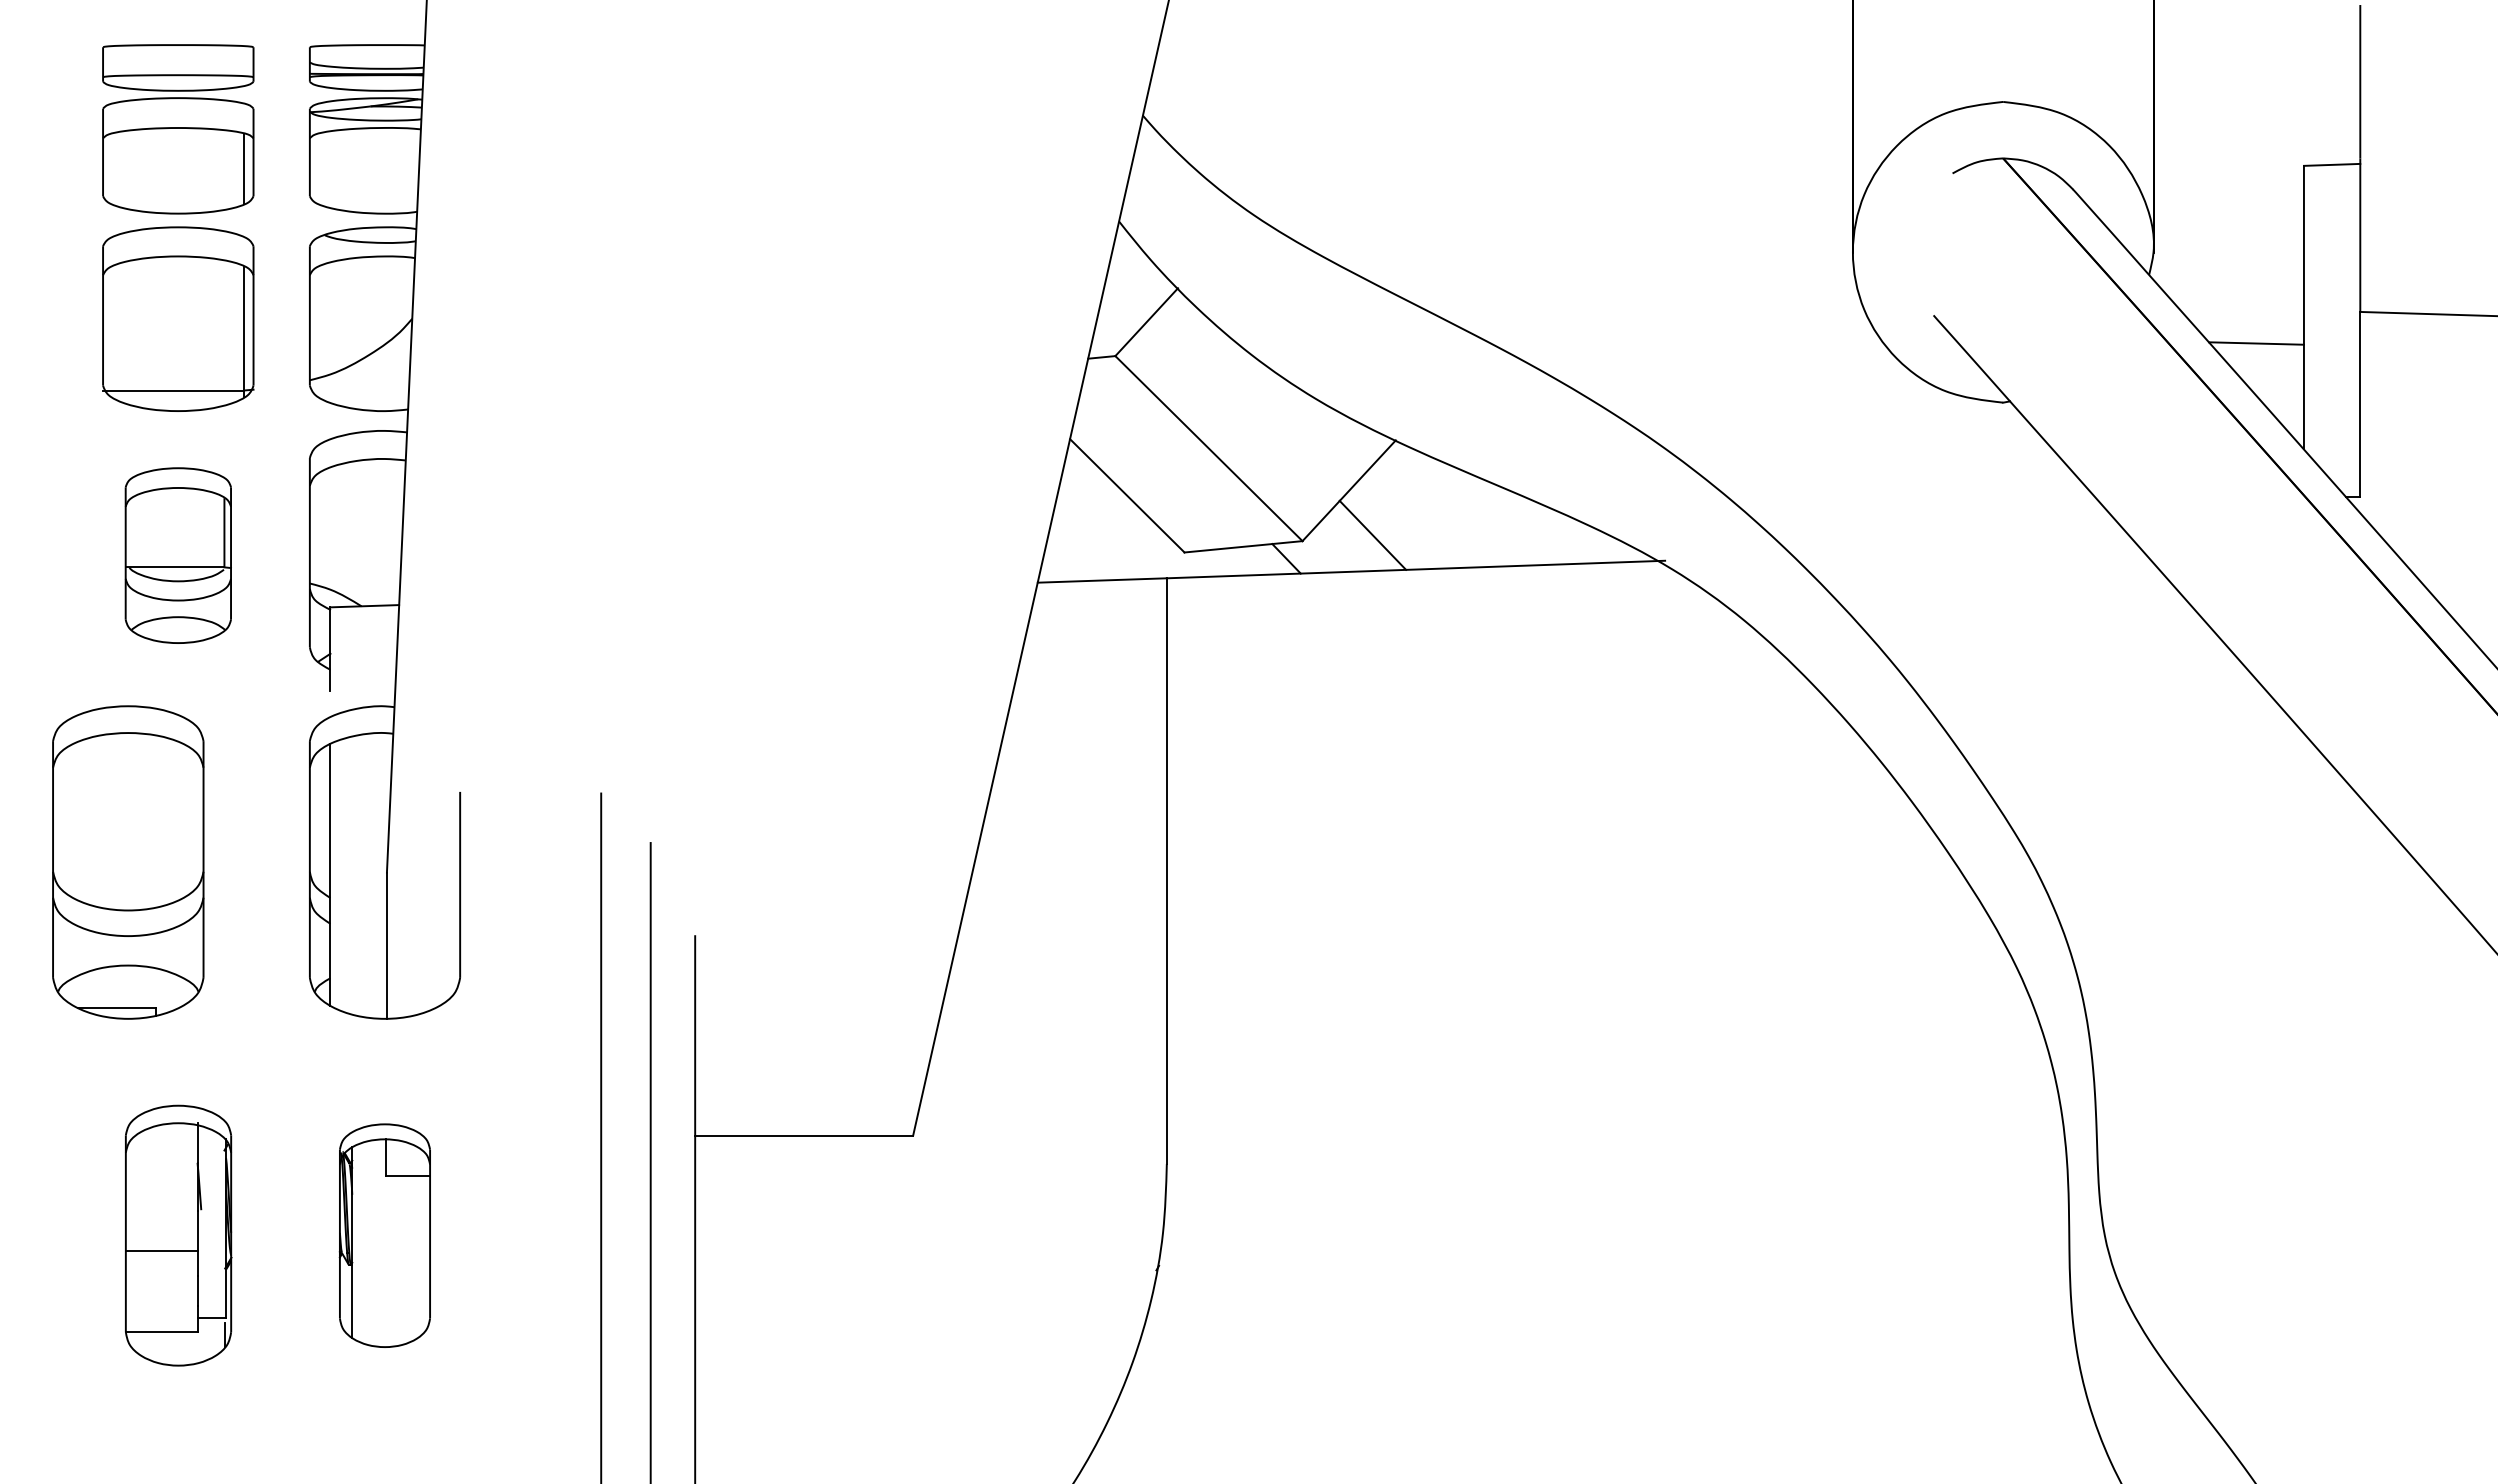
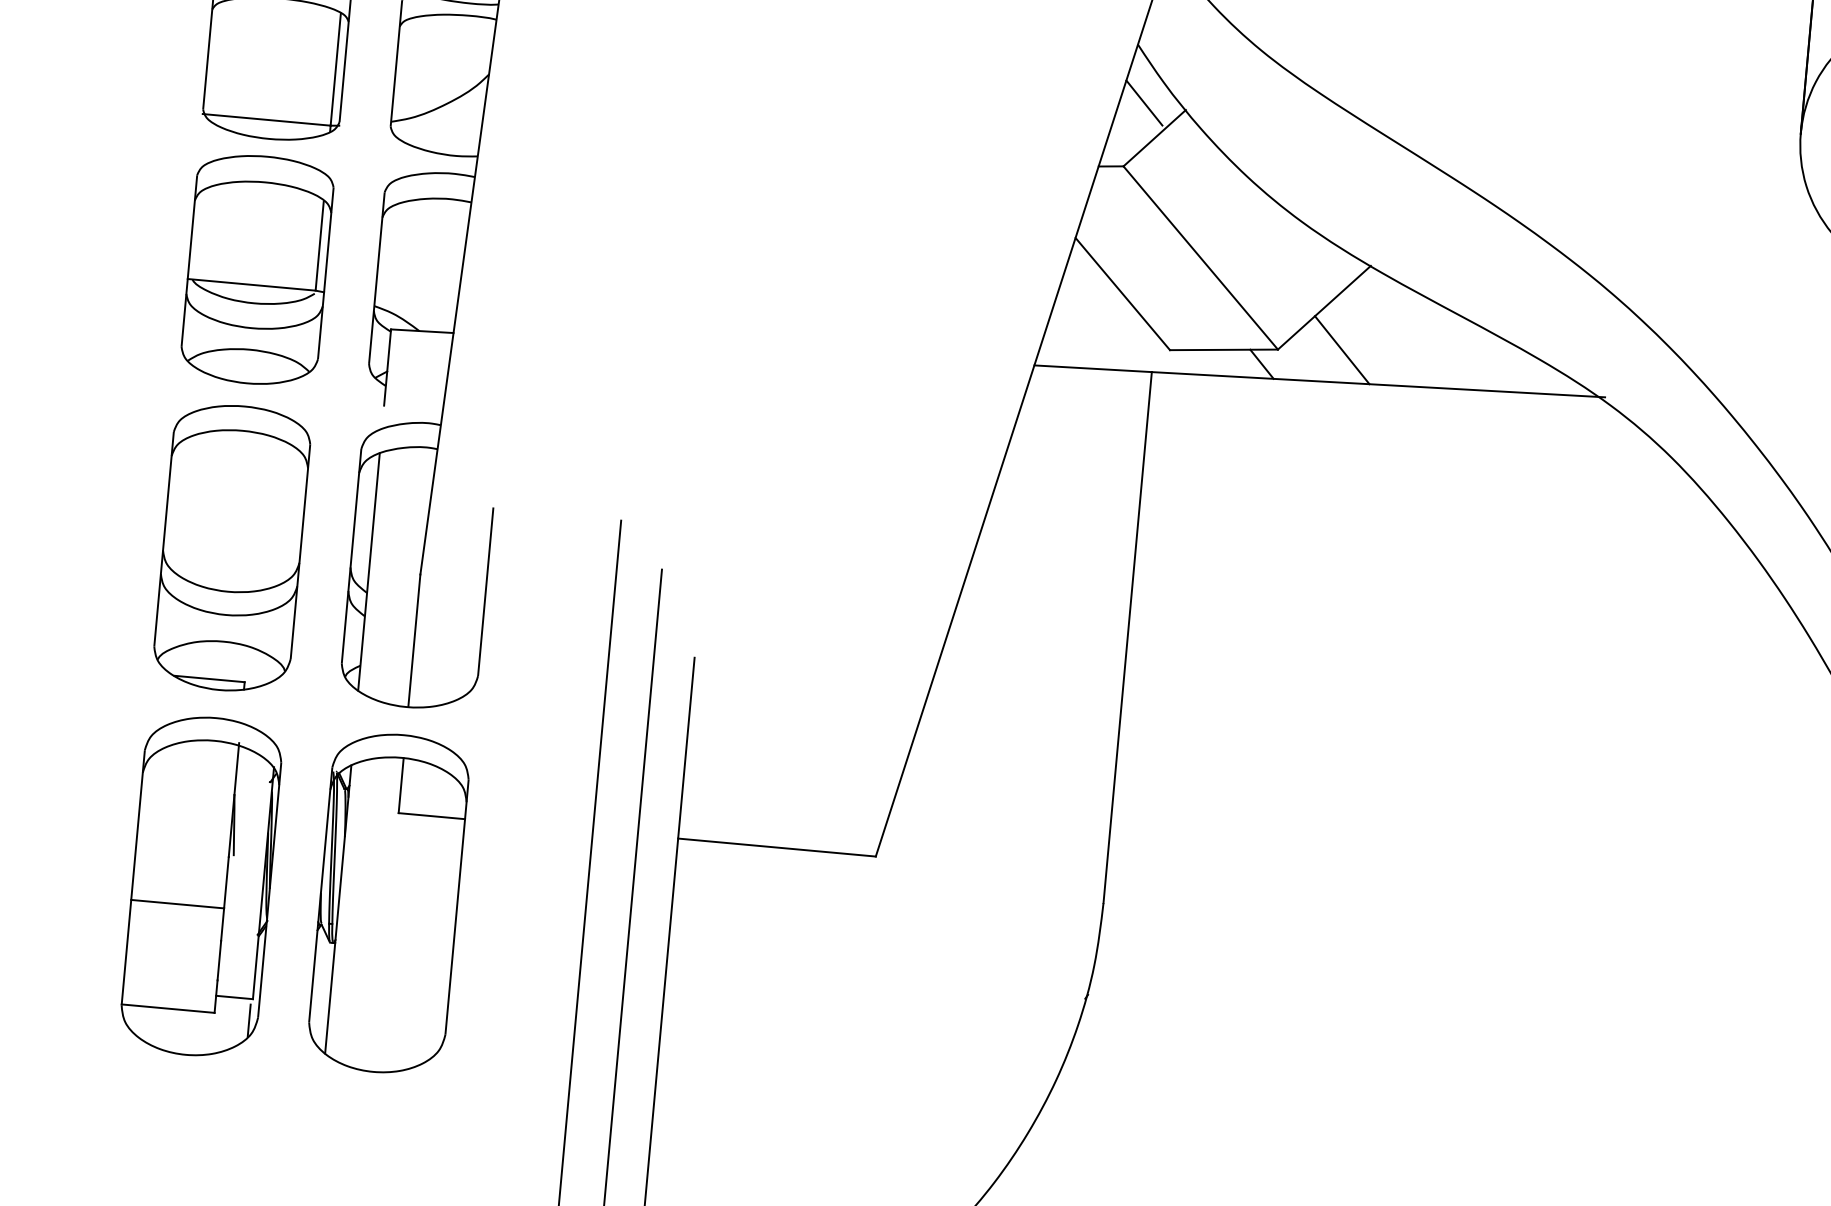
line: (1131, 284) -> (1144, 102), added
part: (178, 555) -> (257, 269), size x1.43
part: (128, 862) -> (232, 548), moved
part: (178, 1235) -> (201, 886), size x1.43
part: (384, 1235) -> (388, 903), size x1.67

